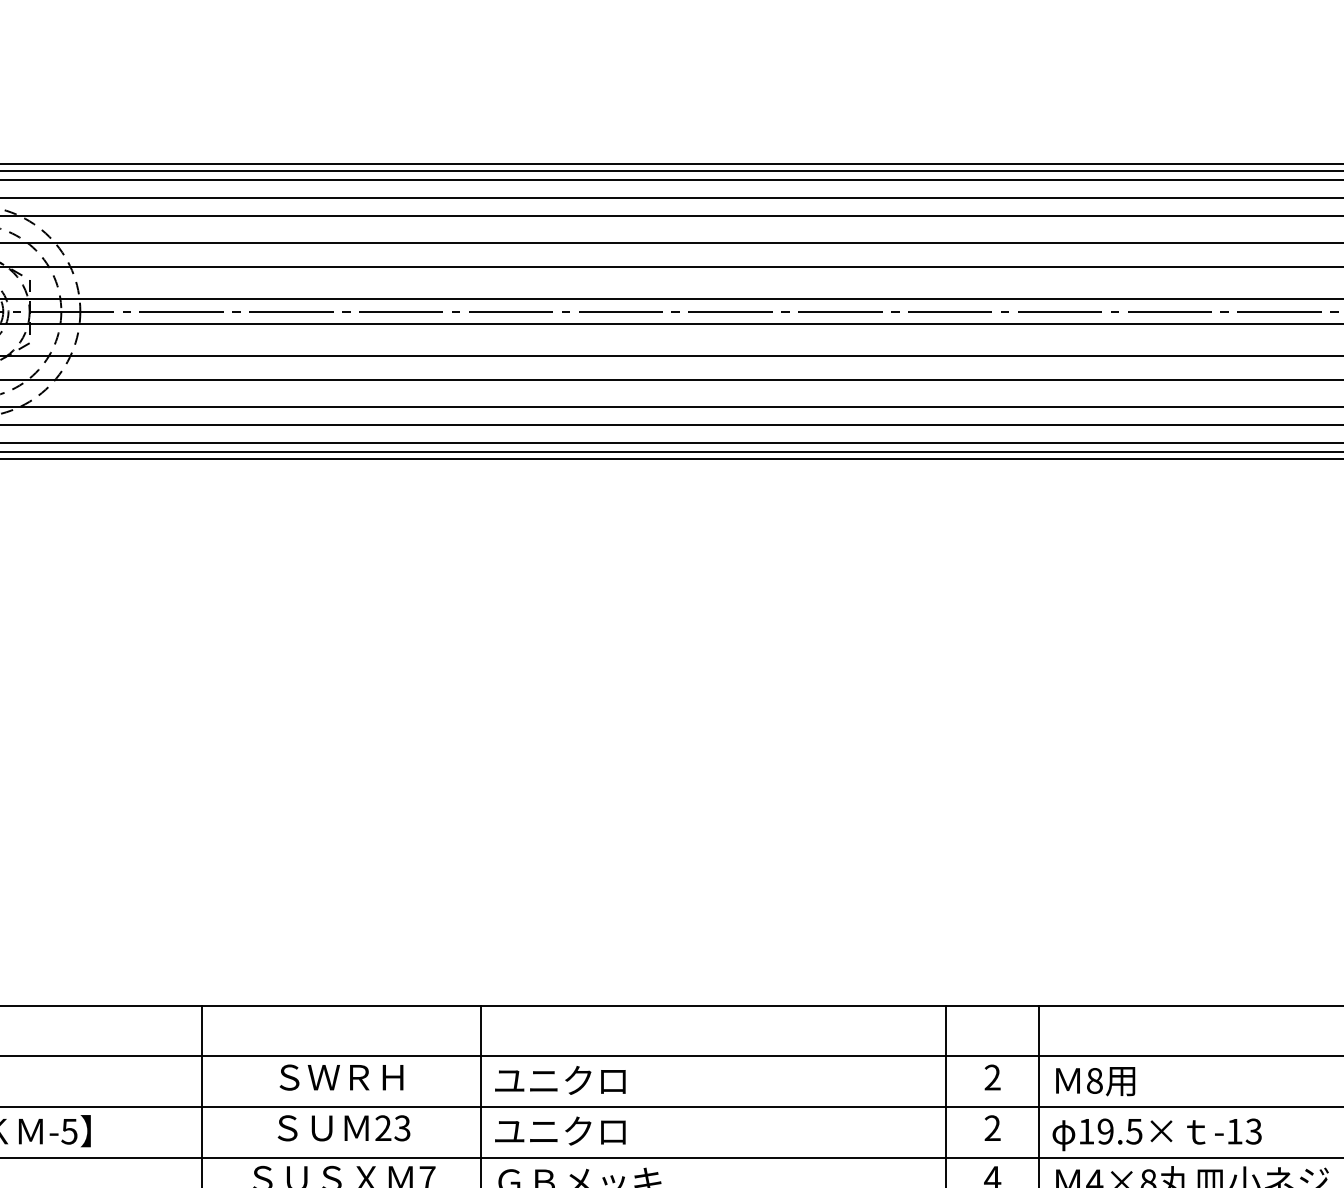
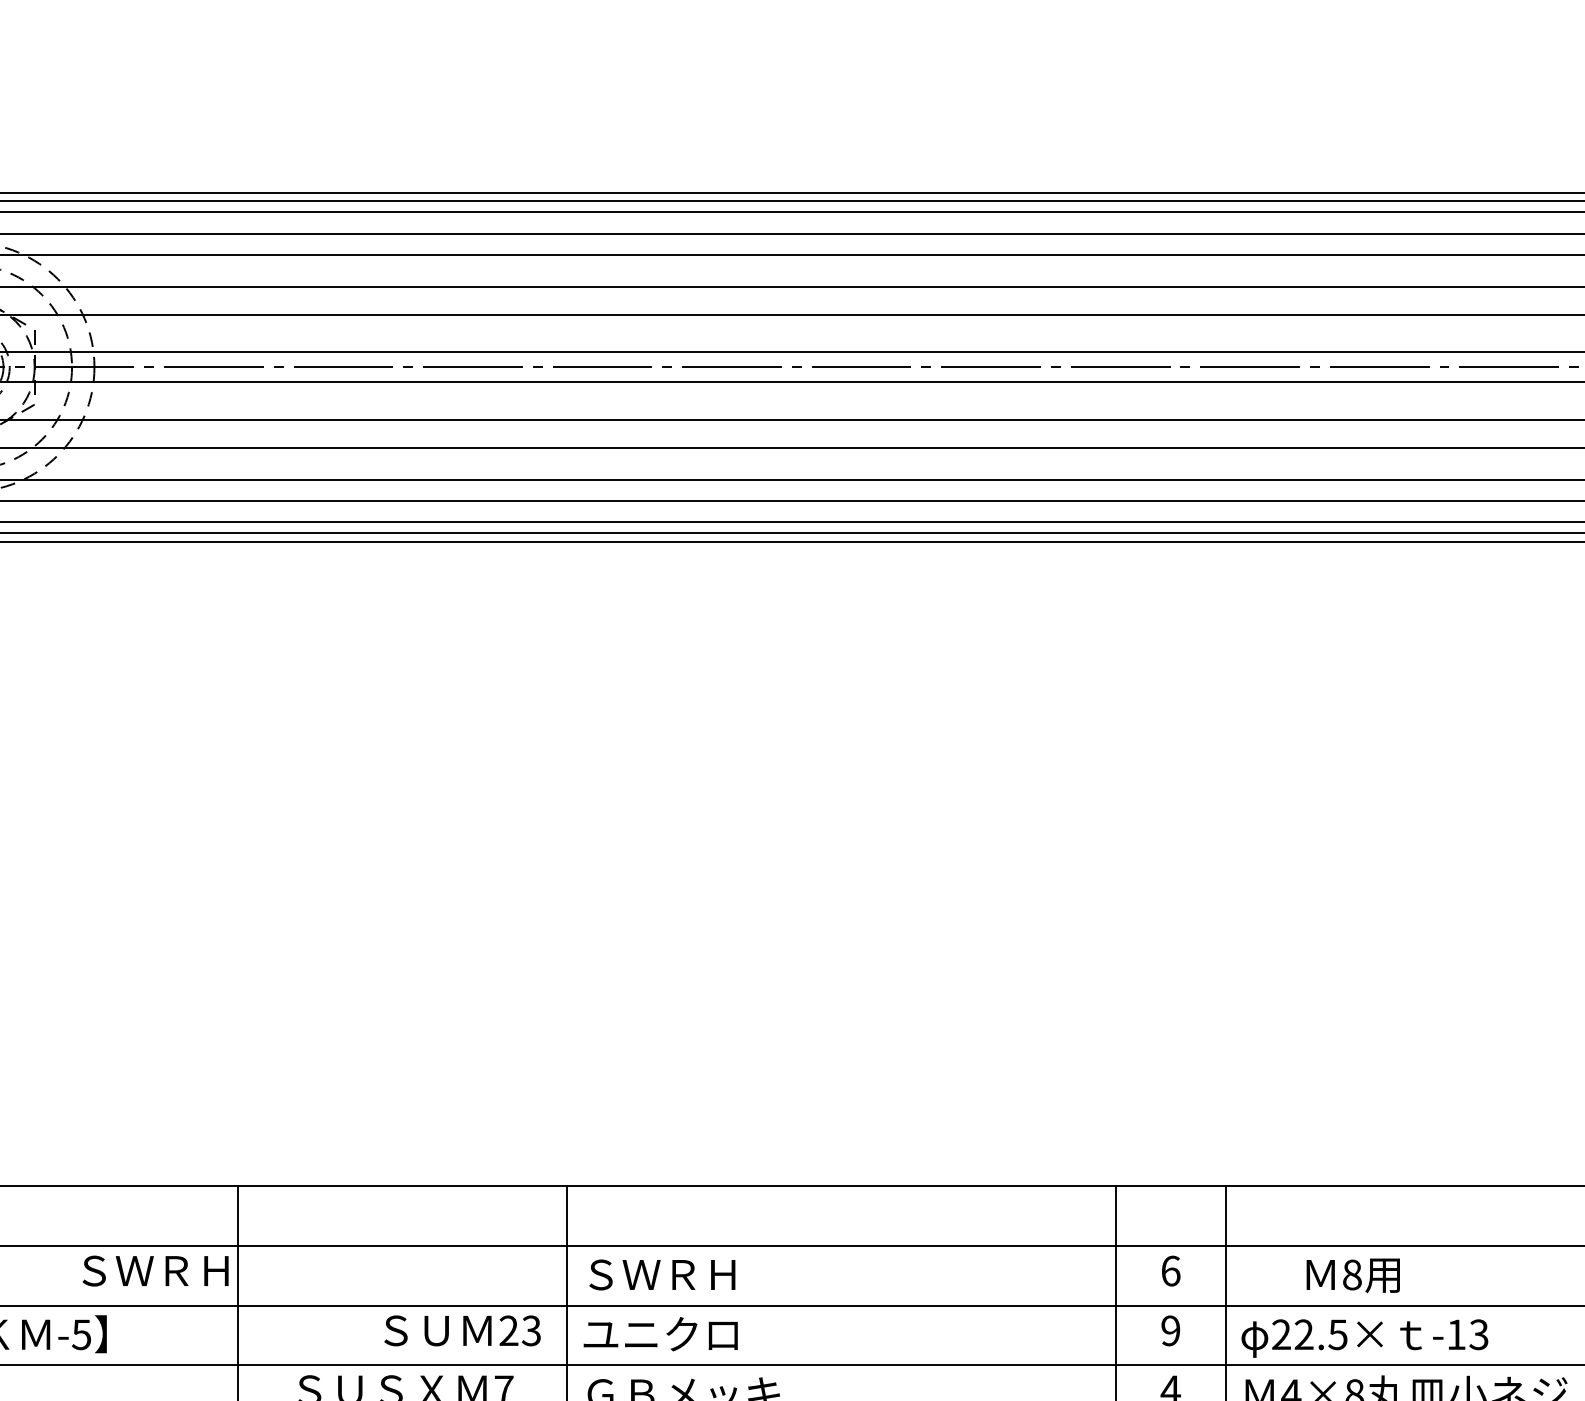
text: (341, 1077) -> (155, 1270), moved
text: (992, 1077) -> (1170, 1270), 2 -> 6
text: (560, 1080) -> (660, 1274), ユニクロ -> ＳＷＲＨ
text: (1094, 1081) -> (1352, 1275), moved
text: (343, 1127) -> (462, 1330), moved
text: (992, 1127) -> (1170, 1330), 2 -> 9
text: (1095, 1131) -> (1292, 1334), 19.5× -> 22.5×

